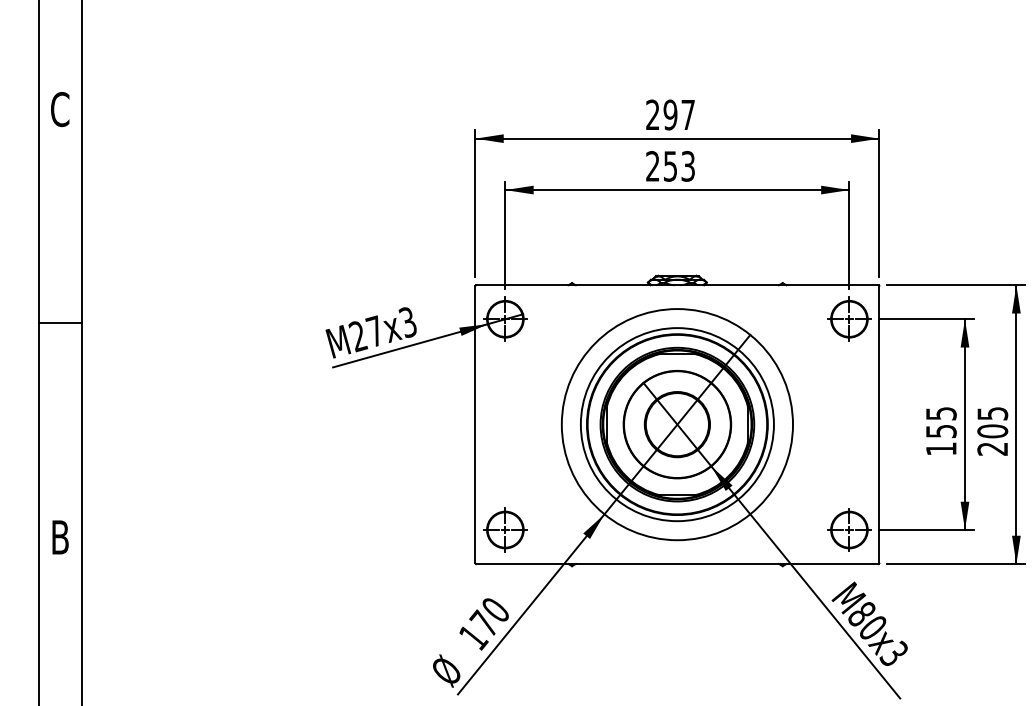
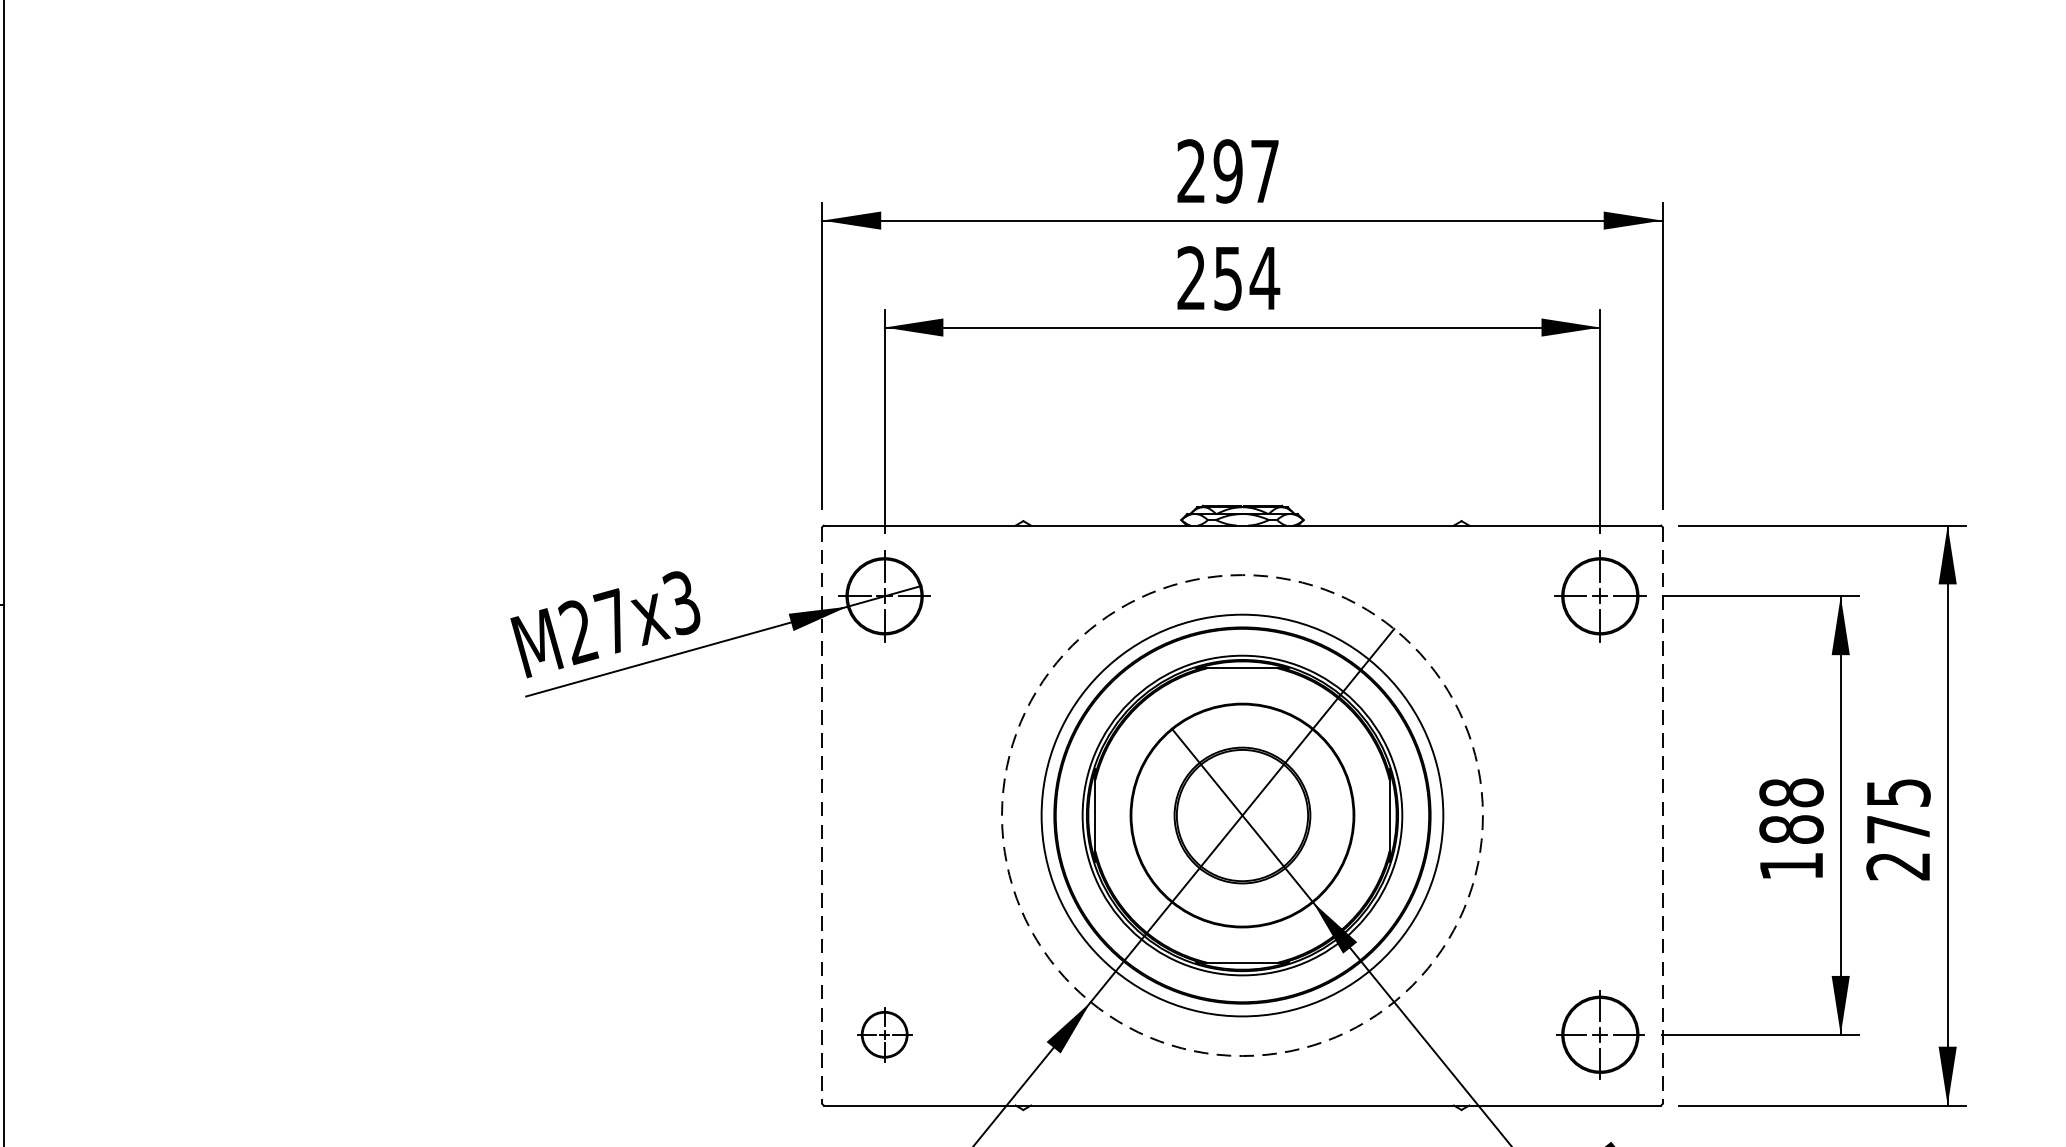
text: (687, 166) -> (1263, 278), 253 -> 254
text: (940, 422) -> (1789, 811), 155 -> 188
line: (475, 424) -> (822, 815), solid -> dashed
circle: (676, 424) -> (1240, 815), solid -> dashed
line: (879, 424) -> (1662, 815), solid -> dashed
text: (992, 431) -> (1897, 829), 205 -> 275
part: (505, 529) -> (884, 1033), size x0.6

